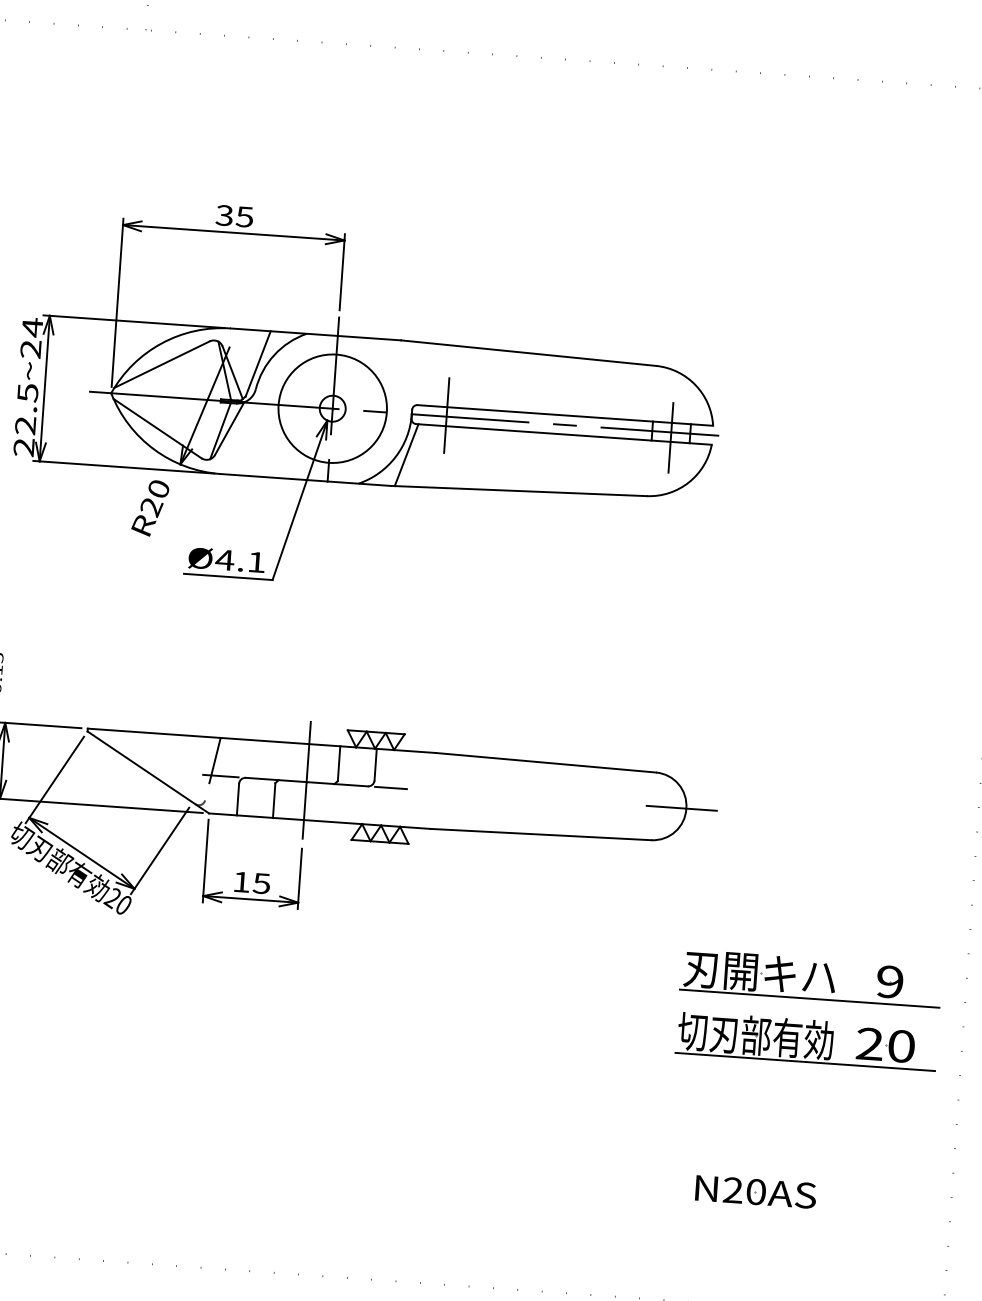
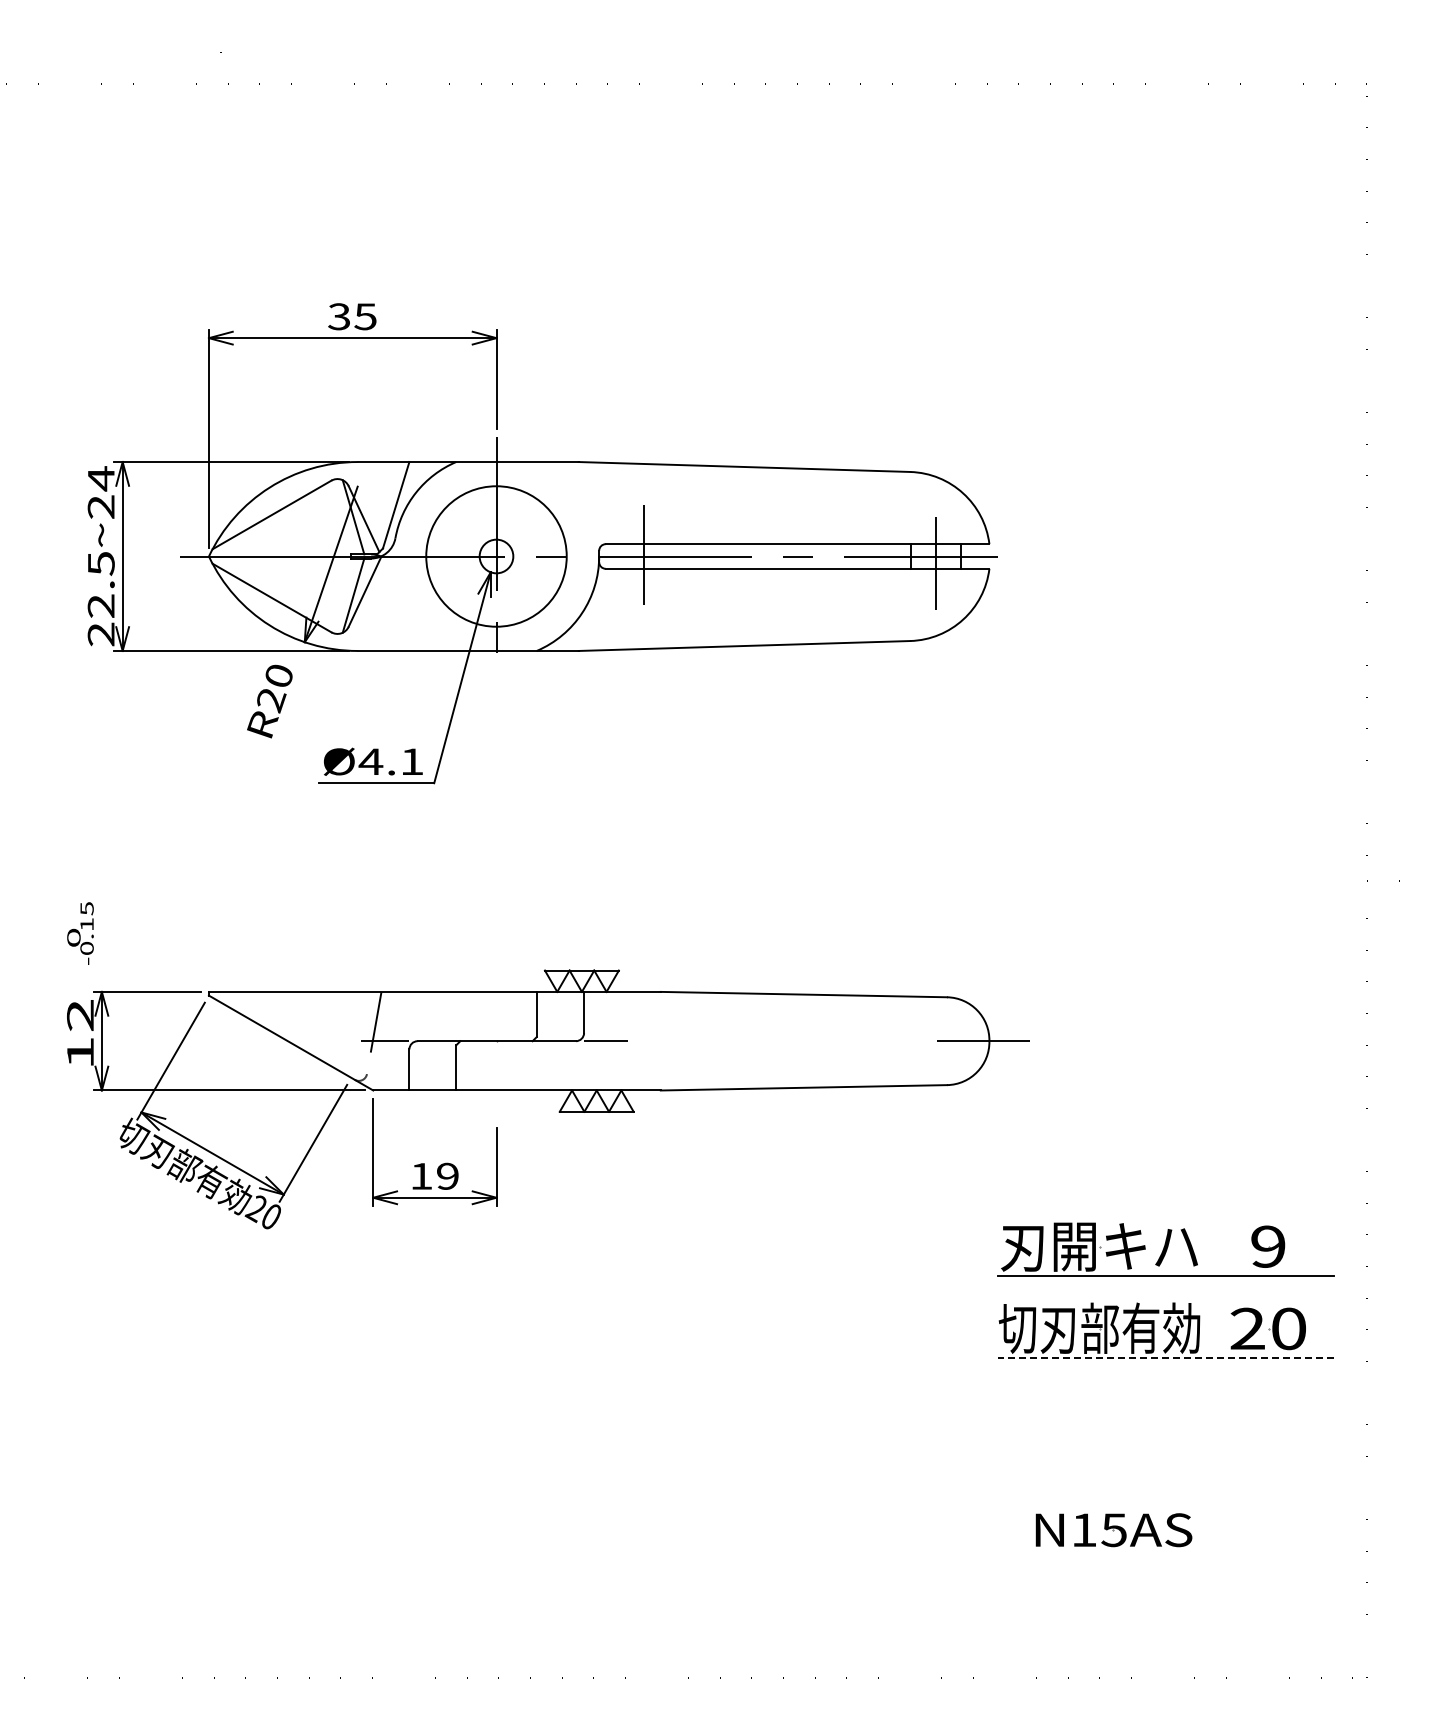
line: (406, 454) -> (595, 609), removed
line: (306, 781) -> (496, 1040), removed
text: (261, 882) -> (447, 1175), 15 -> 19
line: (804, 1061) -> (1165, 1357), solid -> dashed
text: (744, 1191) -> (1098, 1530), N20AS -> N15AS

